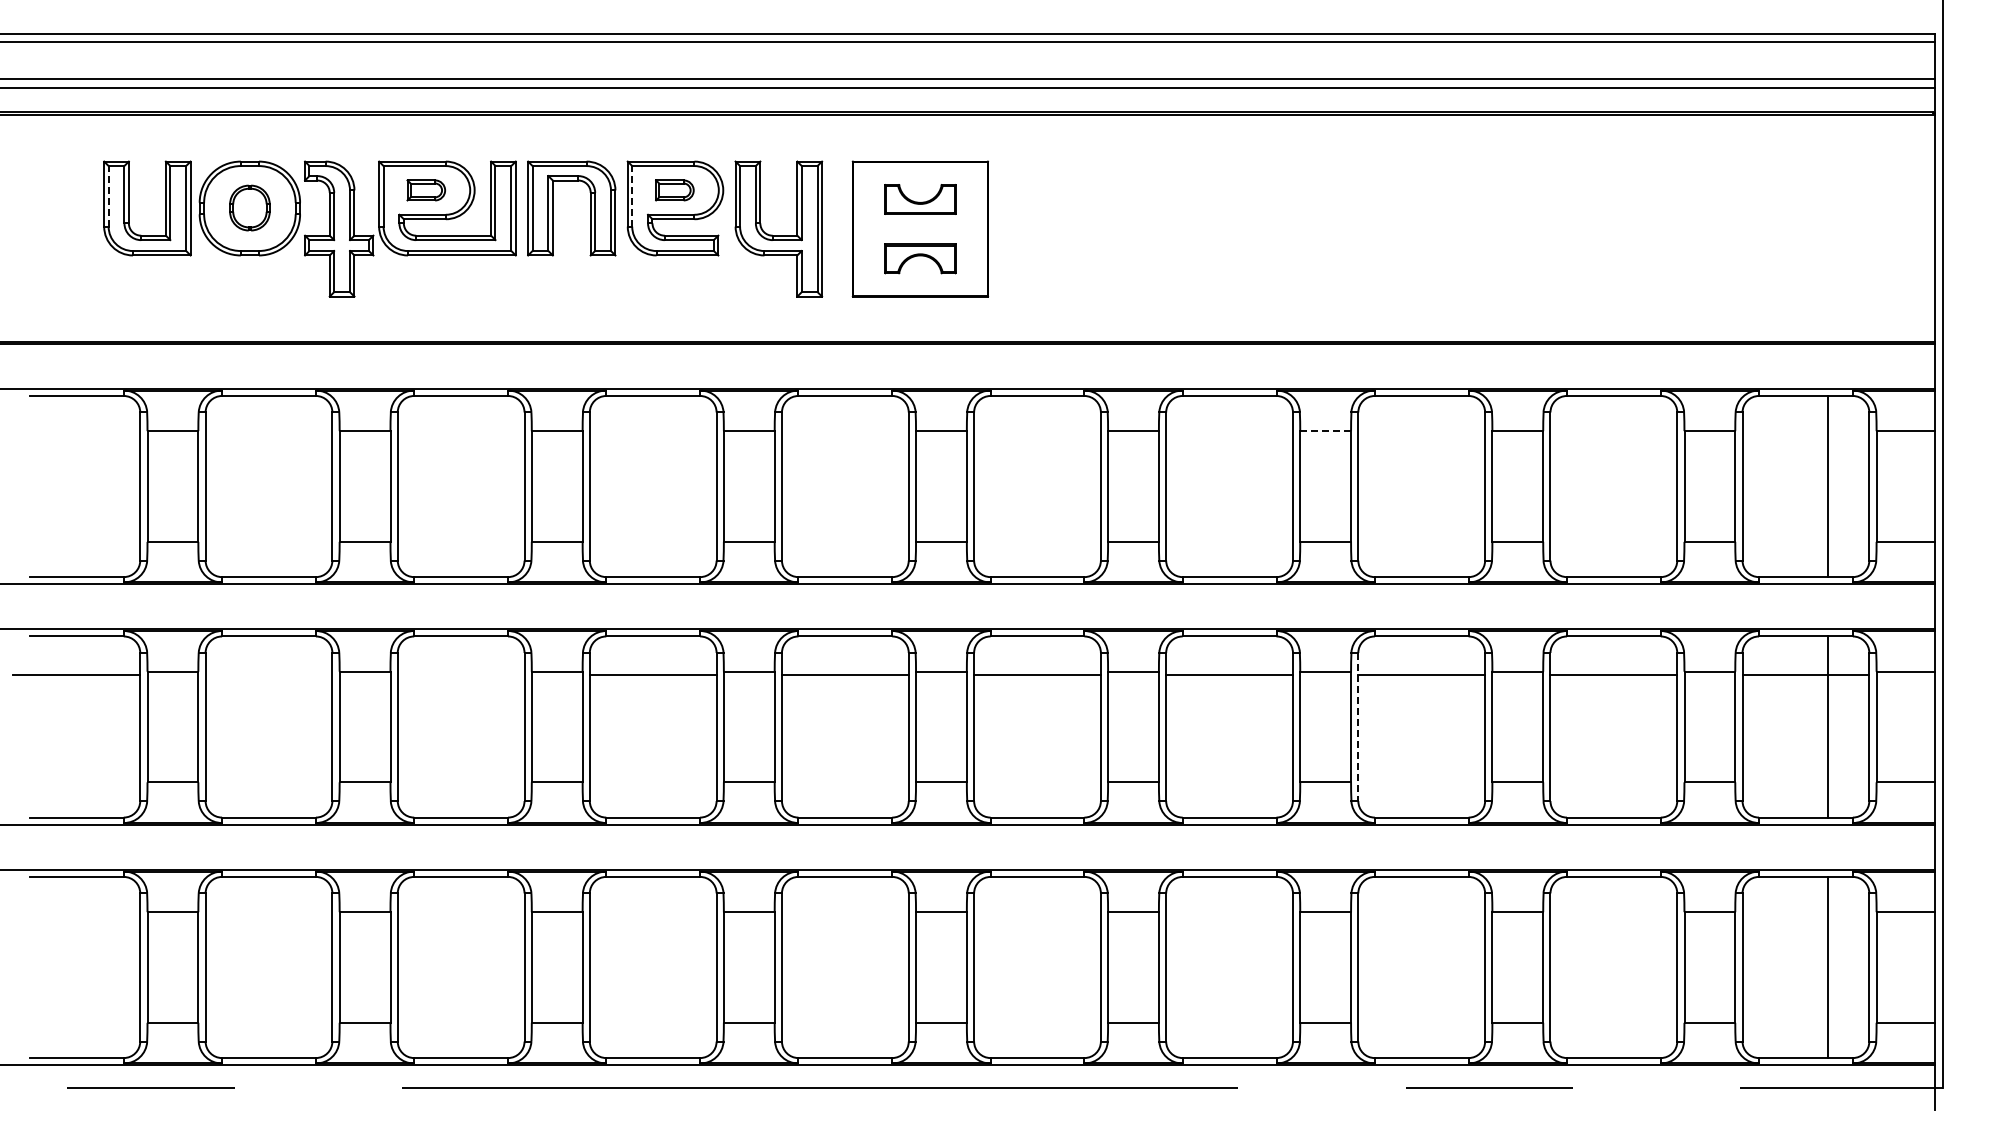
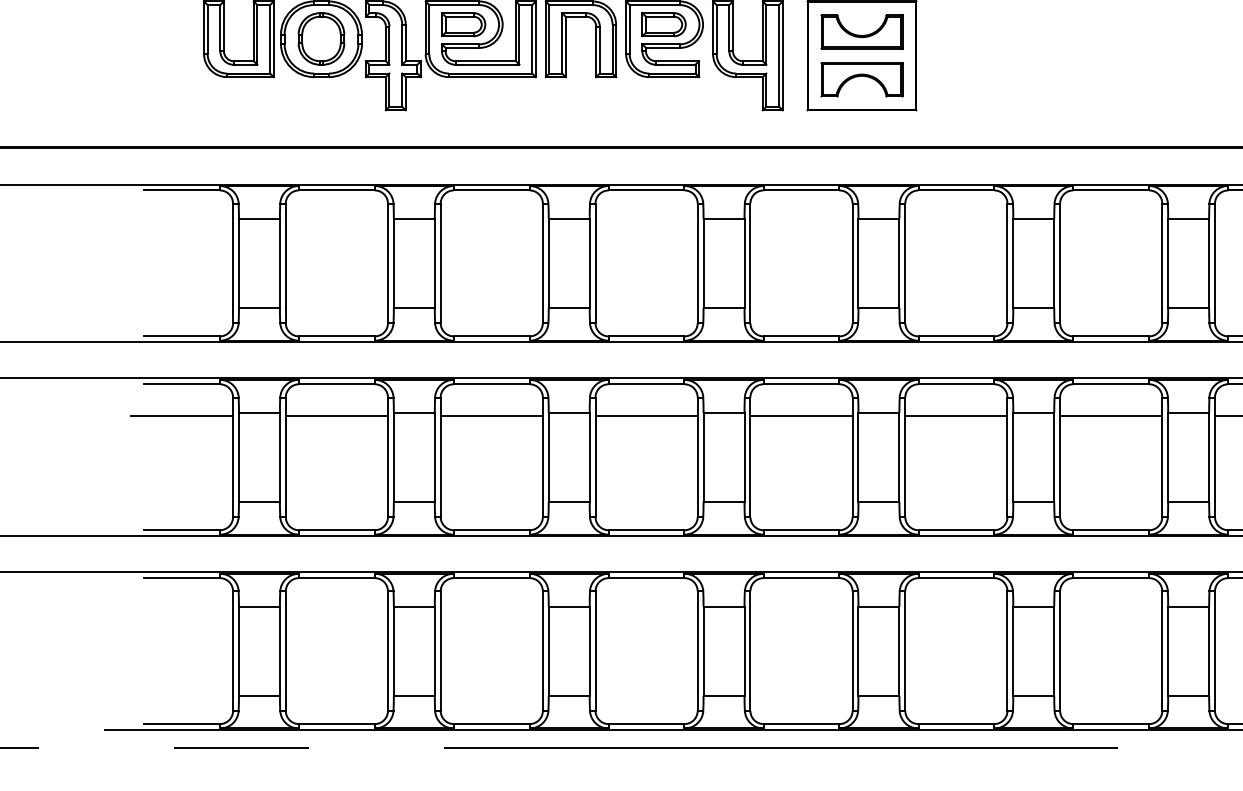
part: (426, 190) -> (463, 24), size x1.43
part: (674, 190) -> (663, 24), size x1.43
line: (108, 195) -> (207, 28), dashed -> solid
line: (632, 195) -> (629, 28), dashed -> solid
part: (920, 199) -> (862, 32), size x1.43
part: (249, 207) -> (321, 38), size x1.43
part: (920, 258) -> (862, 79), size x1.43
line: (1325, 431) -> (1188, 219), dashed -> solid
line: (268, 675) -> (336, 415), added
line: (460, 675) -> (491, 415), added
line: (1358, 727) -> (1215, 457), dashed -> solid

